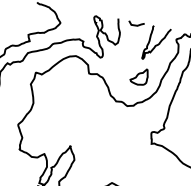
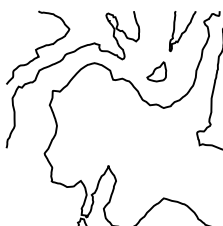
curve: (136, 25) -> (155, 14), removed
part: (139, 76) -> (156, 71), moved

